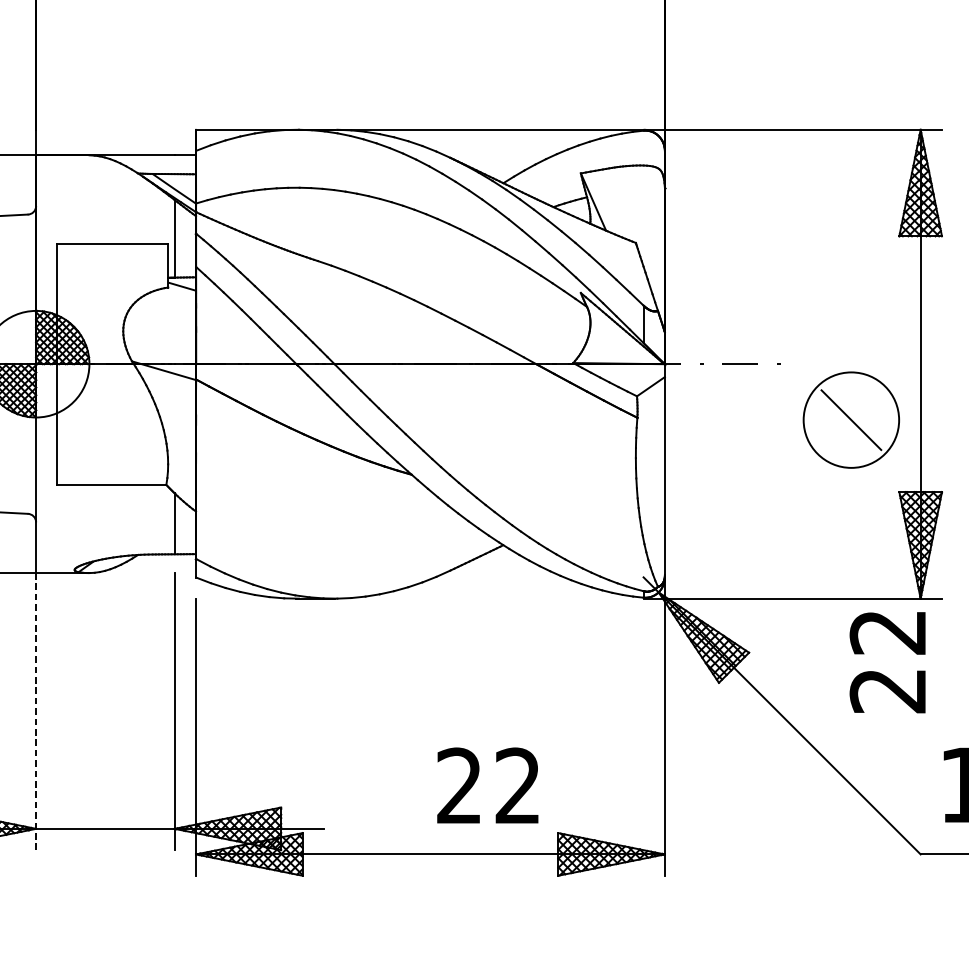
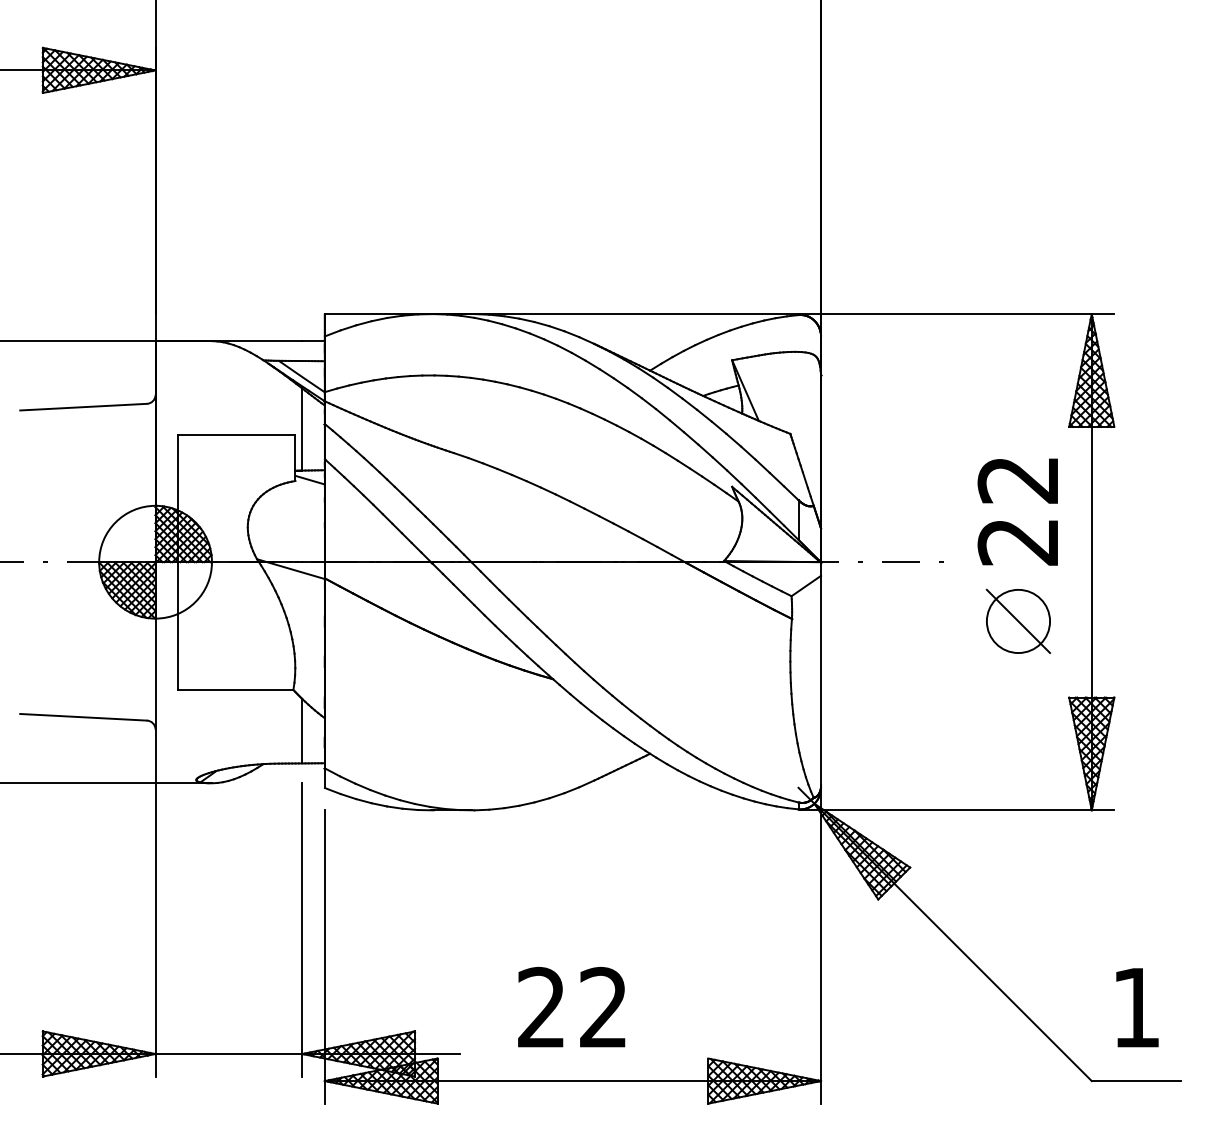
circle: (851, 420) -> (1018, 621), size x0.62
text: (887, 662) -> (1017, 511), moved
line: (36, 711) -> (155, 929), dashed -> solid
text: (487, 784) -> (571, 1006), moved

